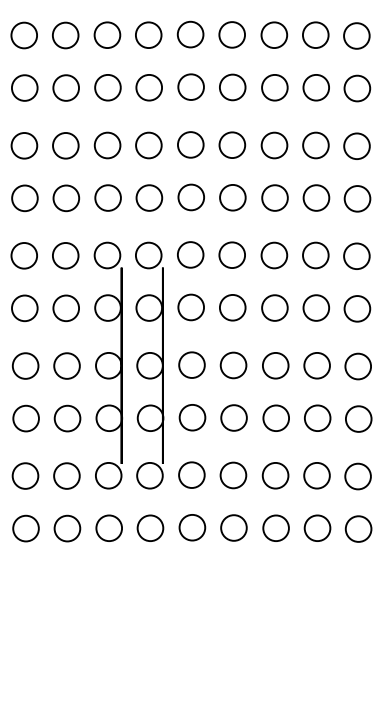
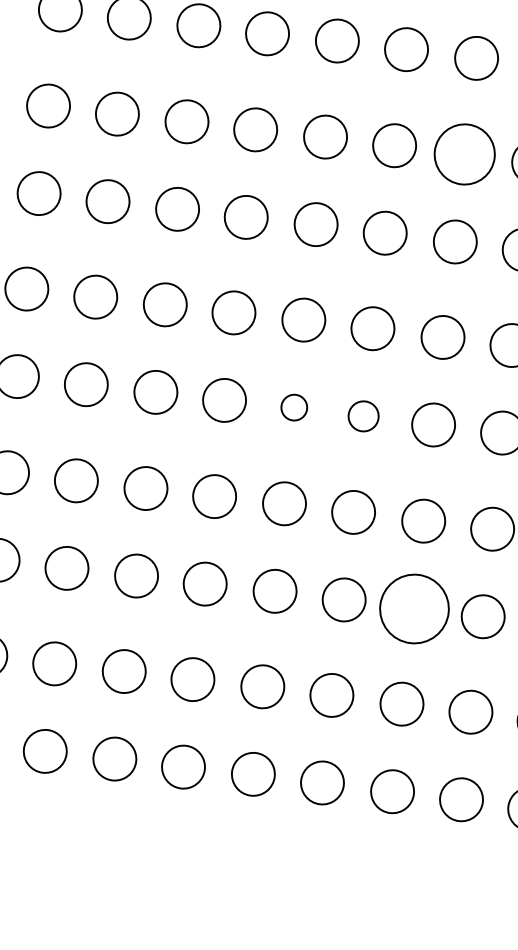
part: (274, 145) -> (464, 154), size x1.4
part: (190, 307) -> (293, 407), size x0.6
part: (232, 307) -> (363, 415), size x0.7
part: (275, 417) -> (413, 607), size x1.6

